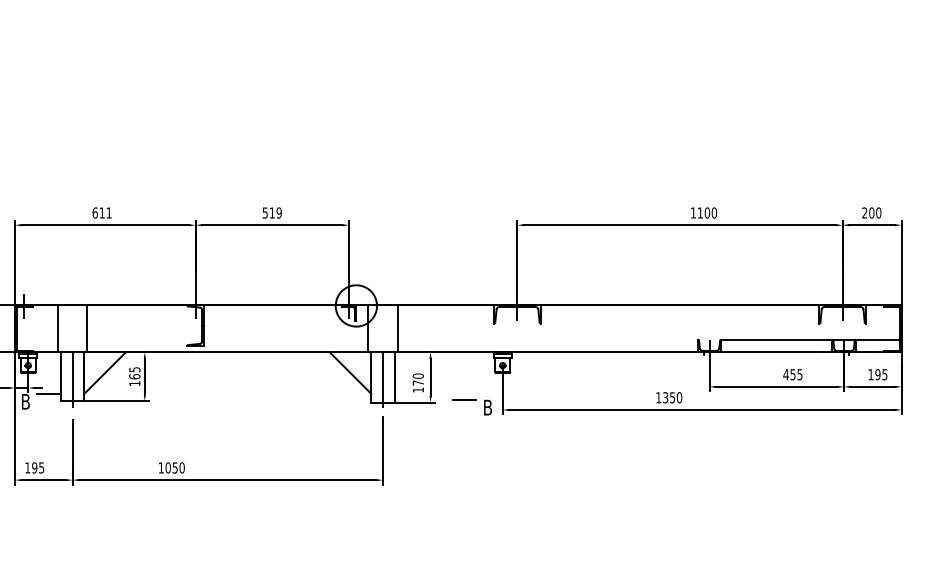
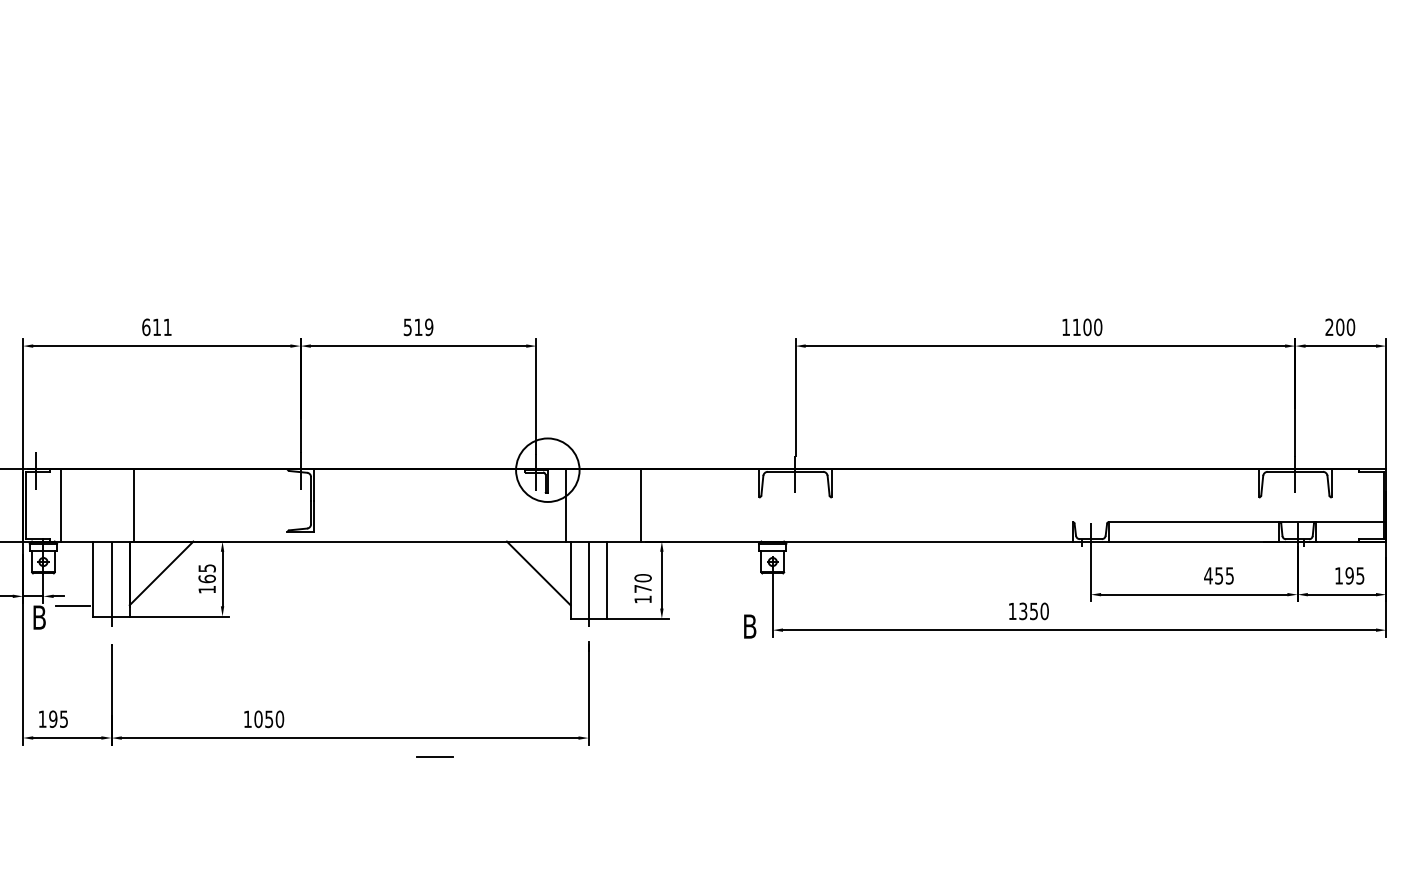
line: (57, 328) -> (60, 504), moved
line: (397, 328) -> (640, 504), moved
line: (464, 399) -> (435, 757), moved

